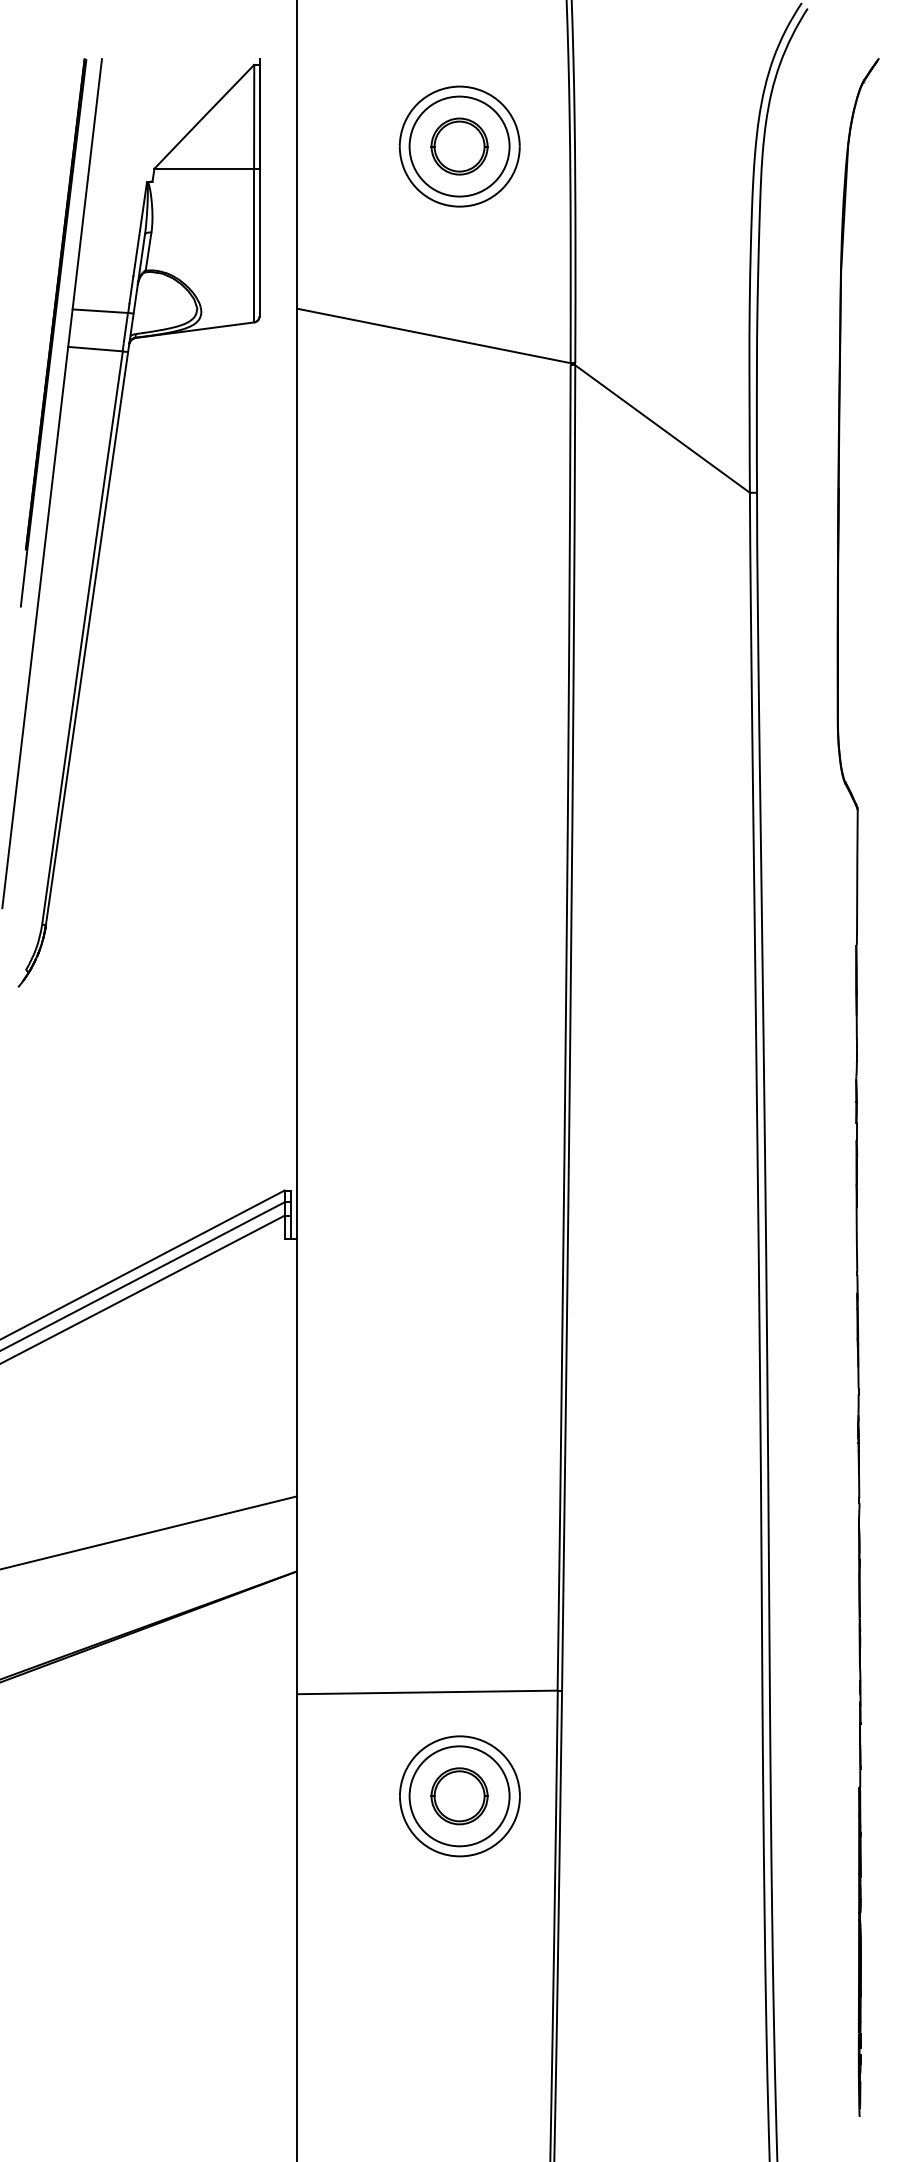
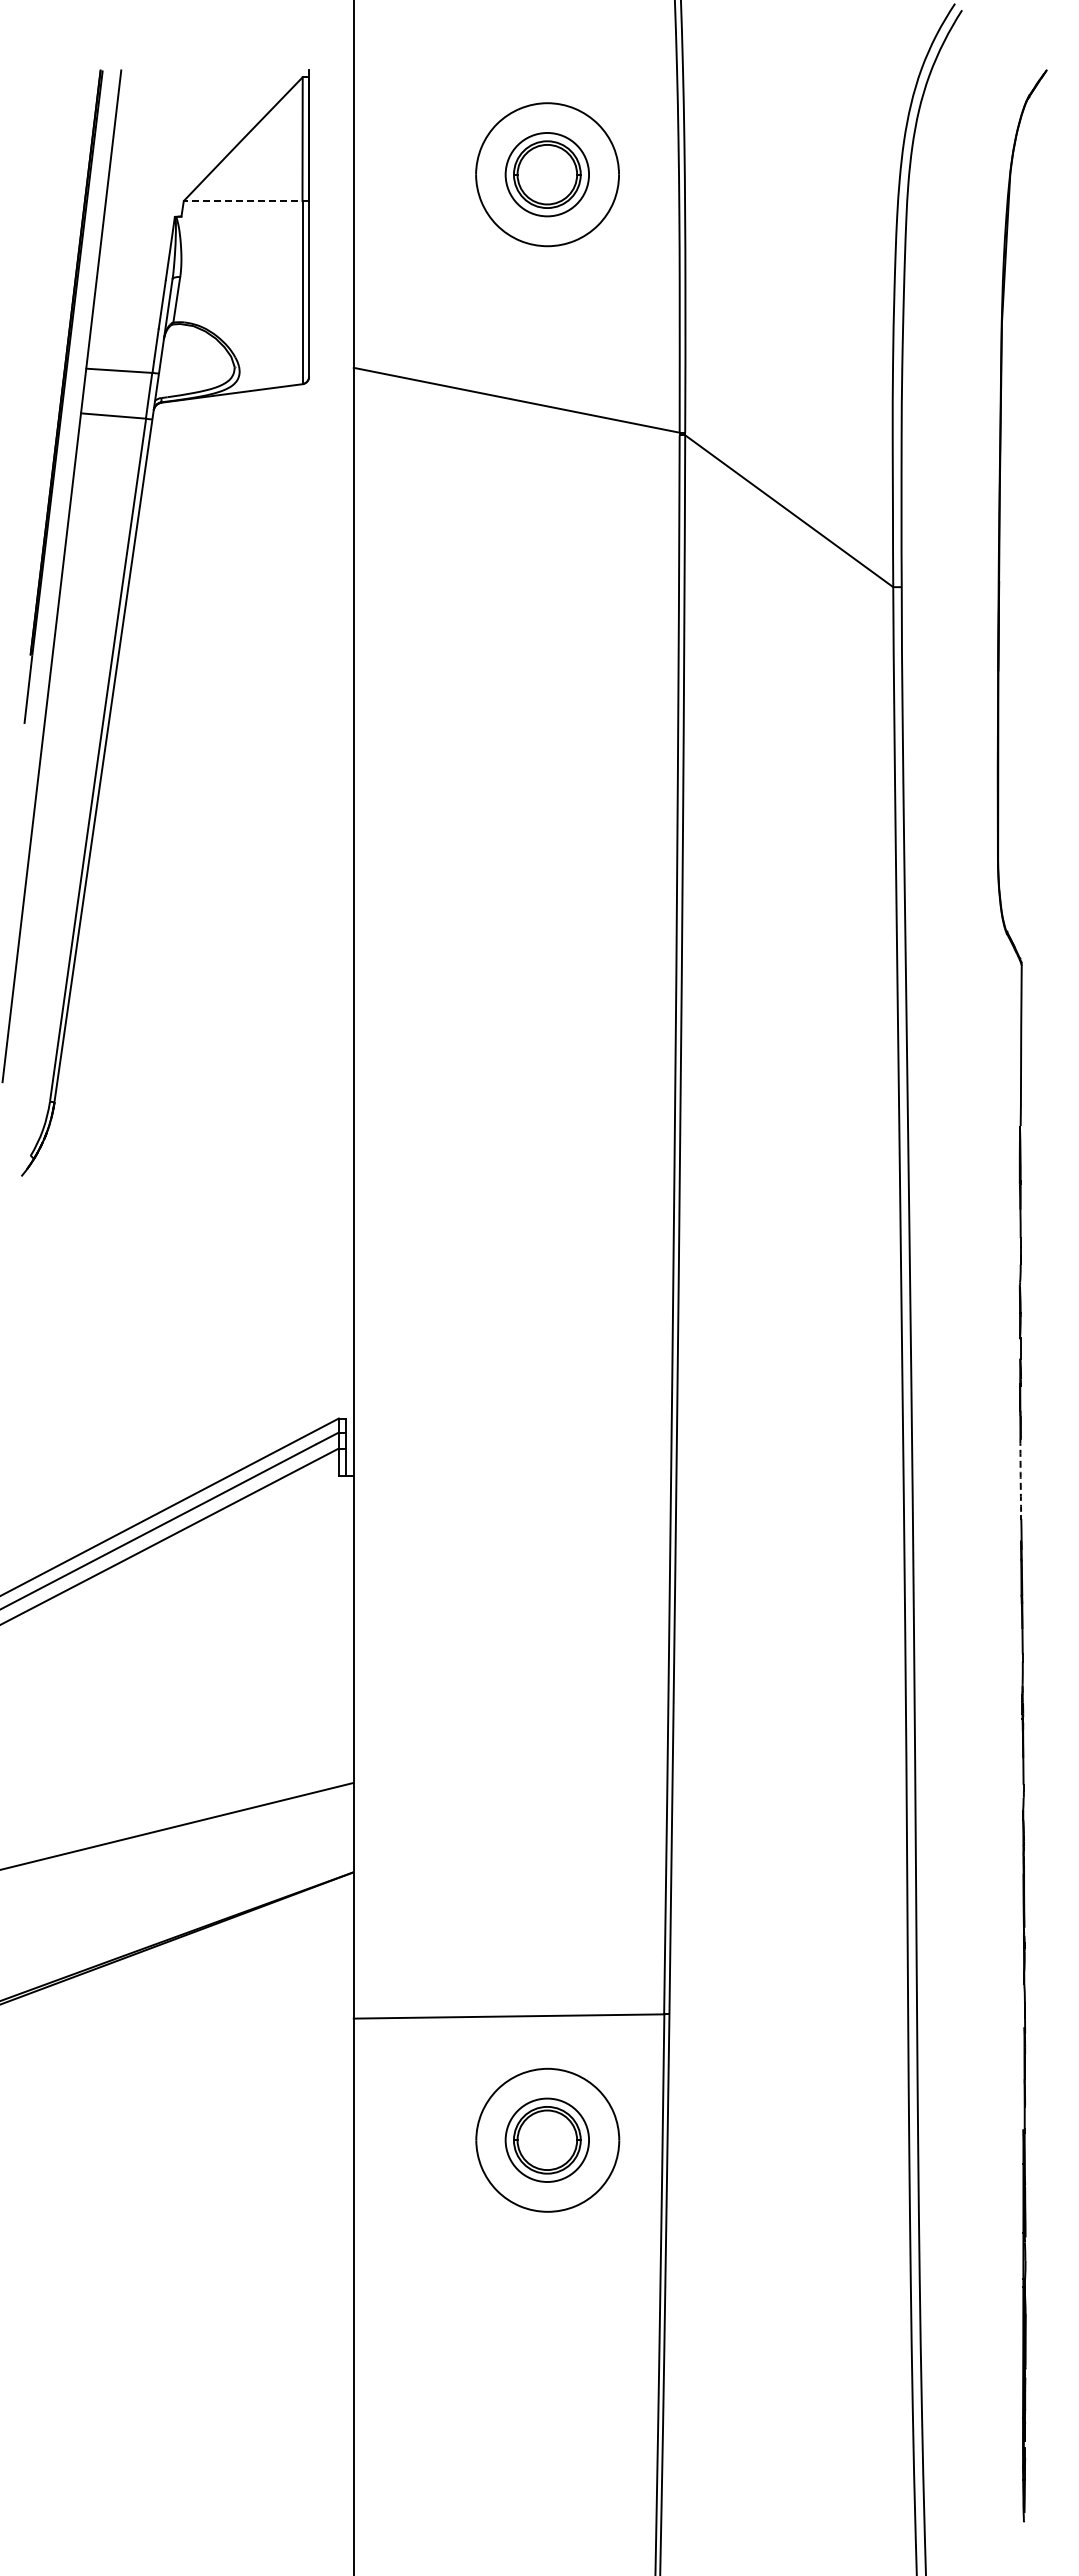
circle: (458, 146) -> (546, 174), size x0.7
line: (207, 169) -> (246, 201), solid -> dashed
arc: (856, 1240) -> (1020, 1477), solid -> dashed
circle: (458, 1795) -> (546, 2139), size x0.7

